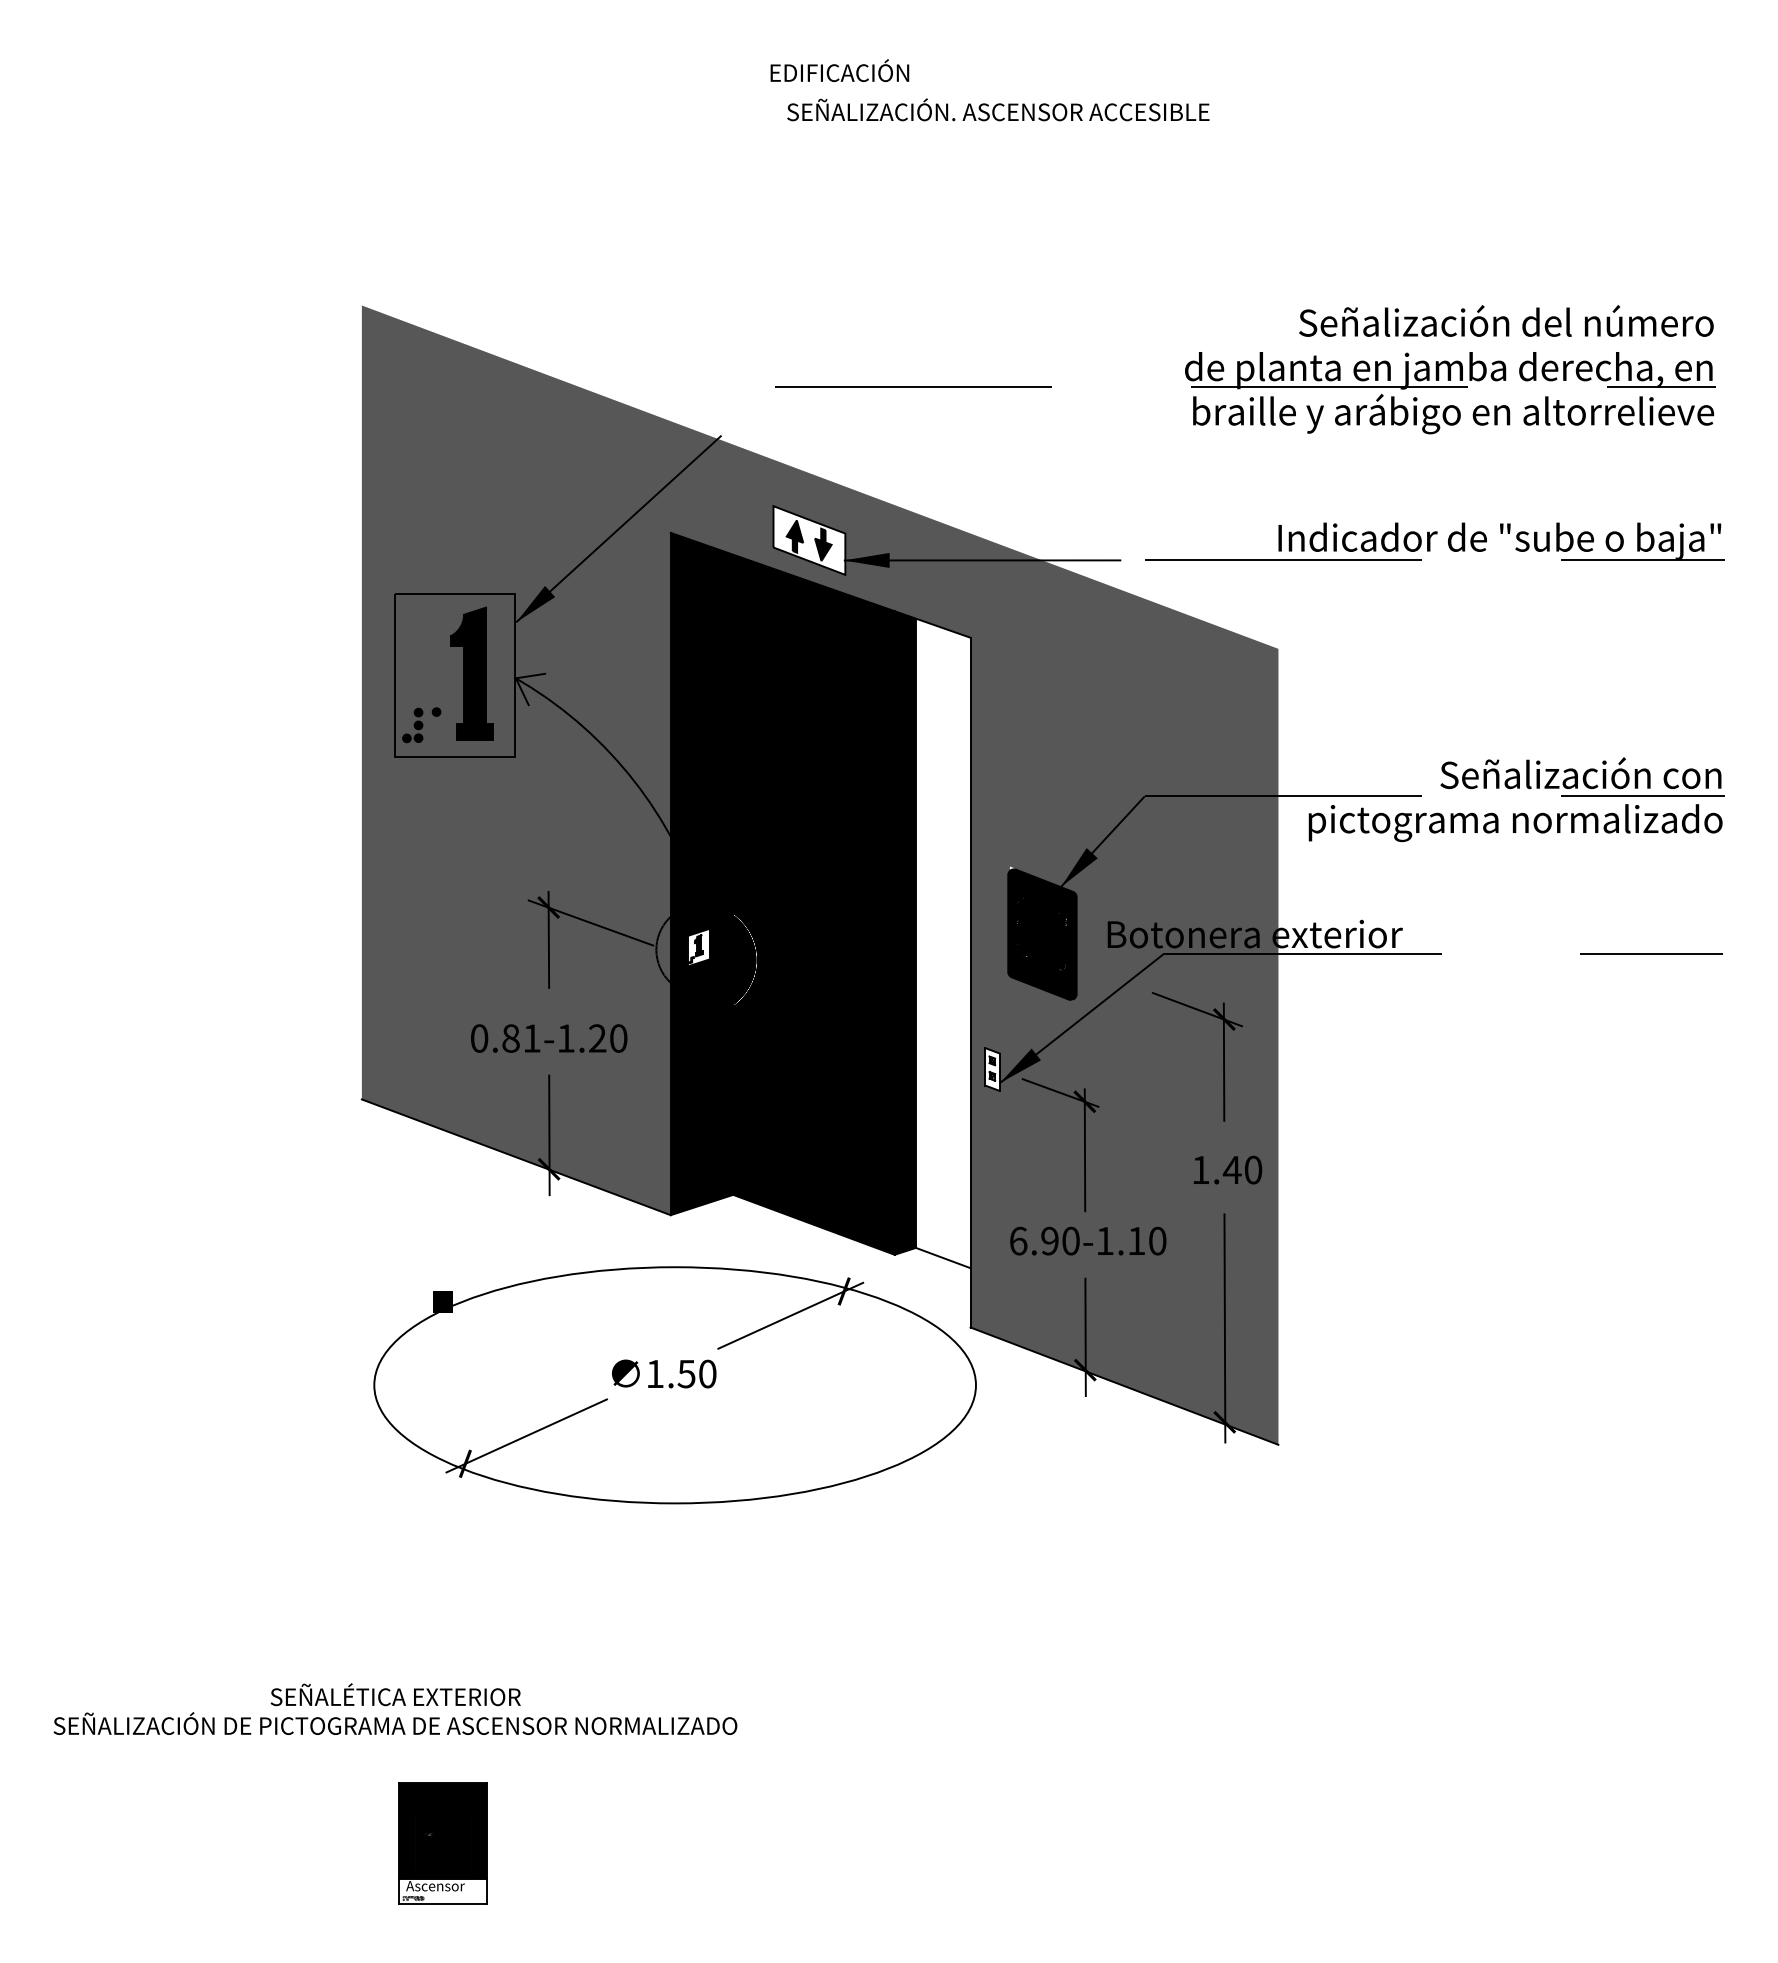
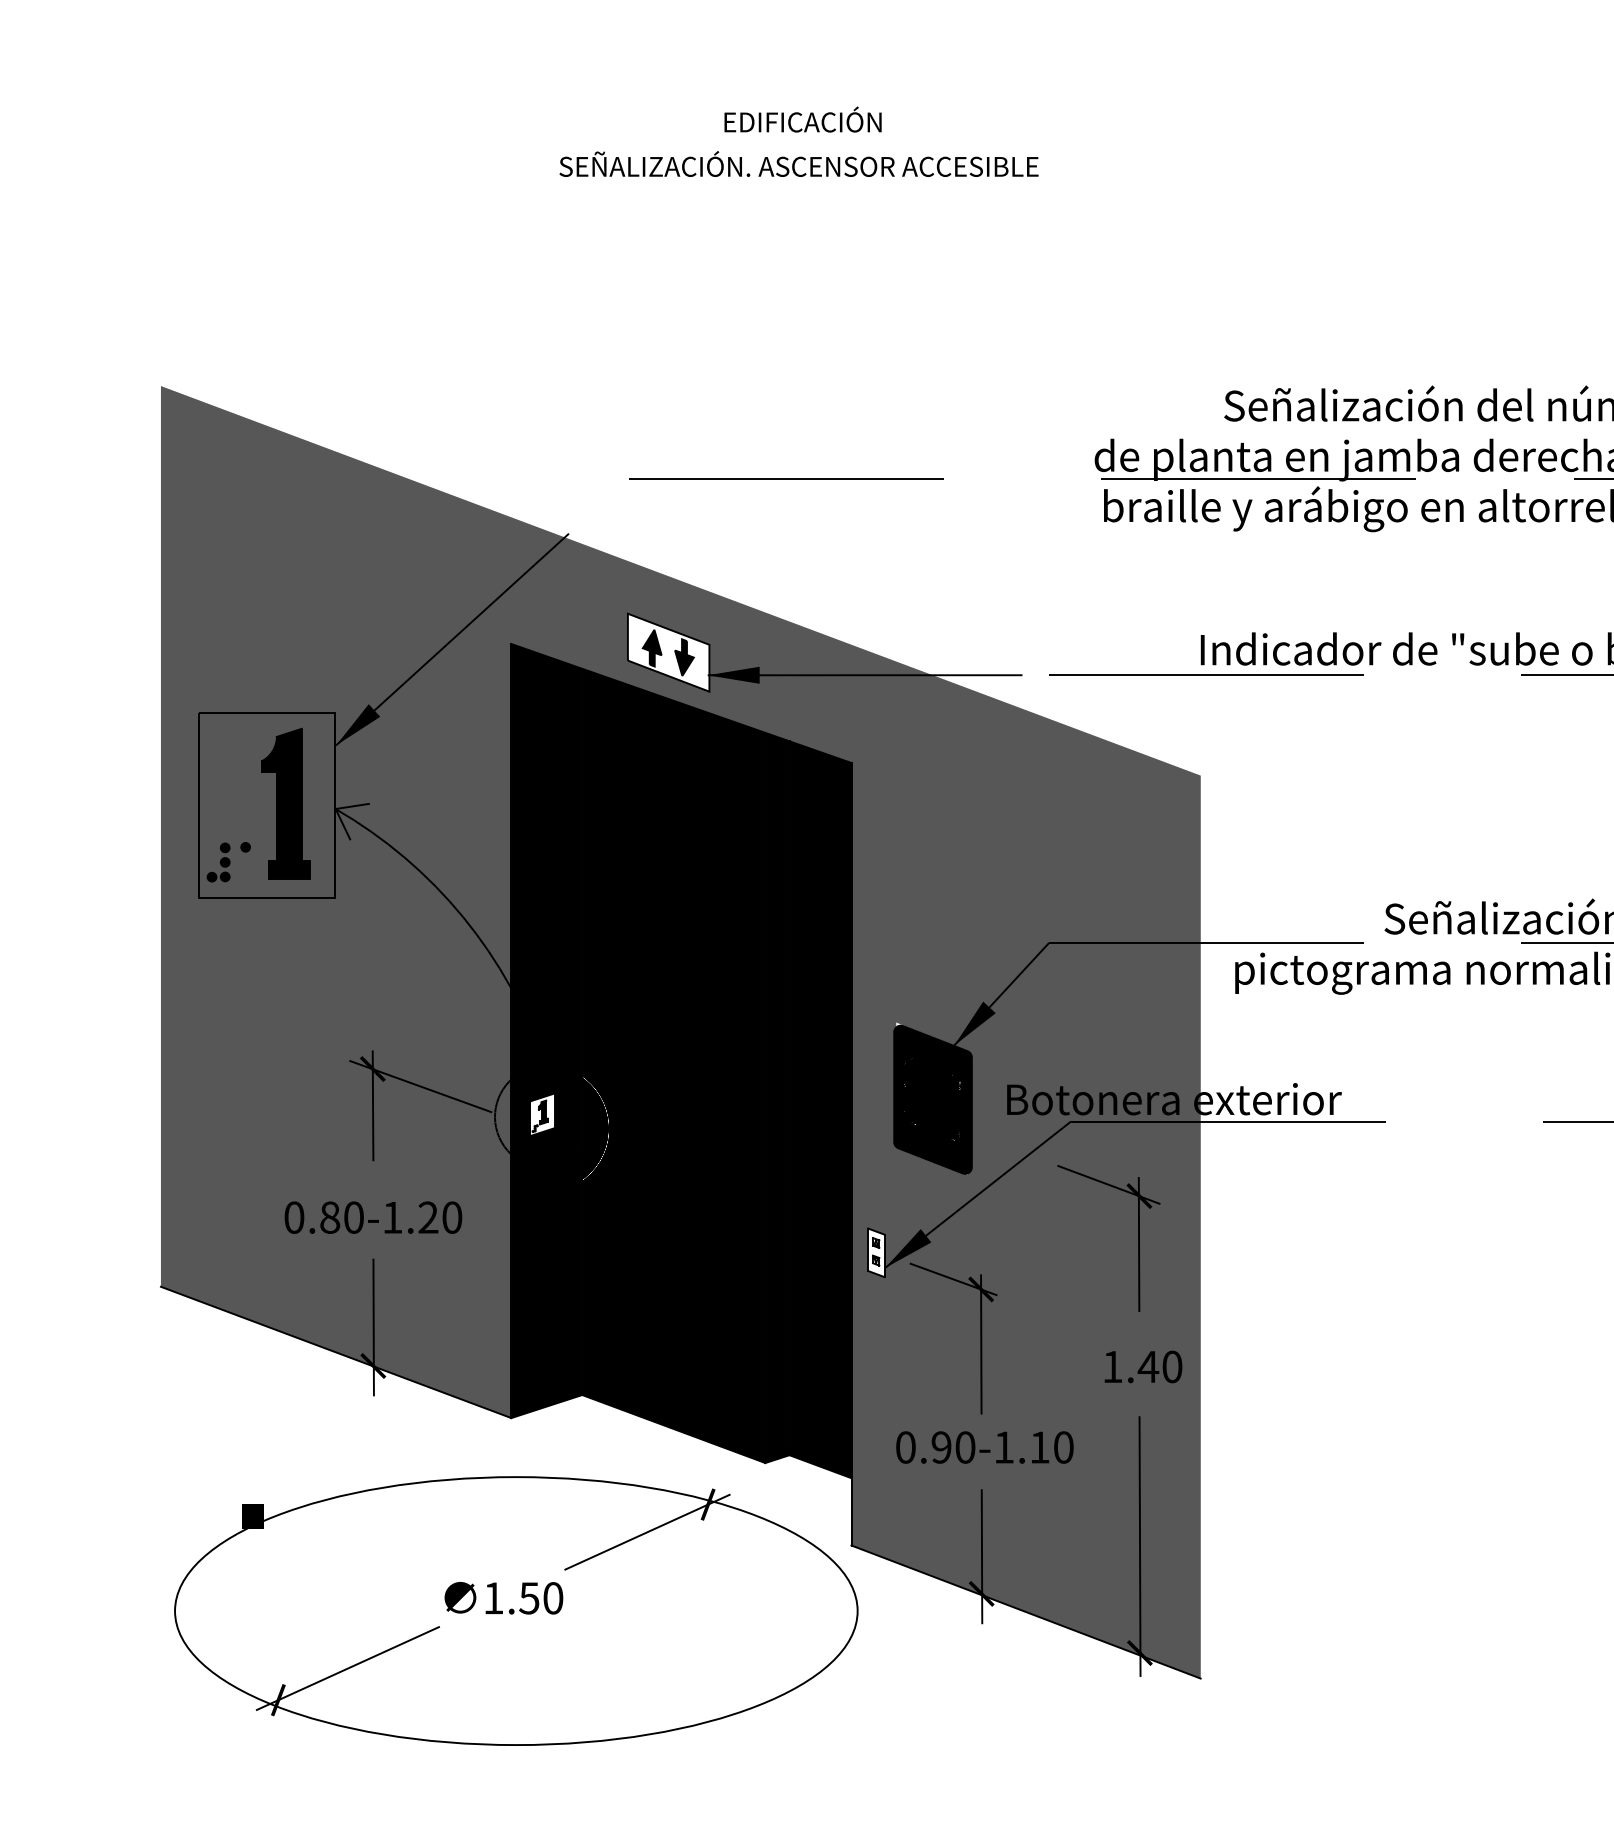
text: (839, 70) -> (802, 119), moved
text: (998, 109) -> (799, 163), moved
fill: (942, 943) -> (819, 1109), added
text: (531, 1038) -> (353, 1217), 0.81-1.20 -> 0.80-1.20
text: (1018, 1240) -> (905, 1446), 6.90-1.10 -> 0.90-1.10

